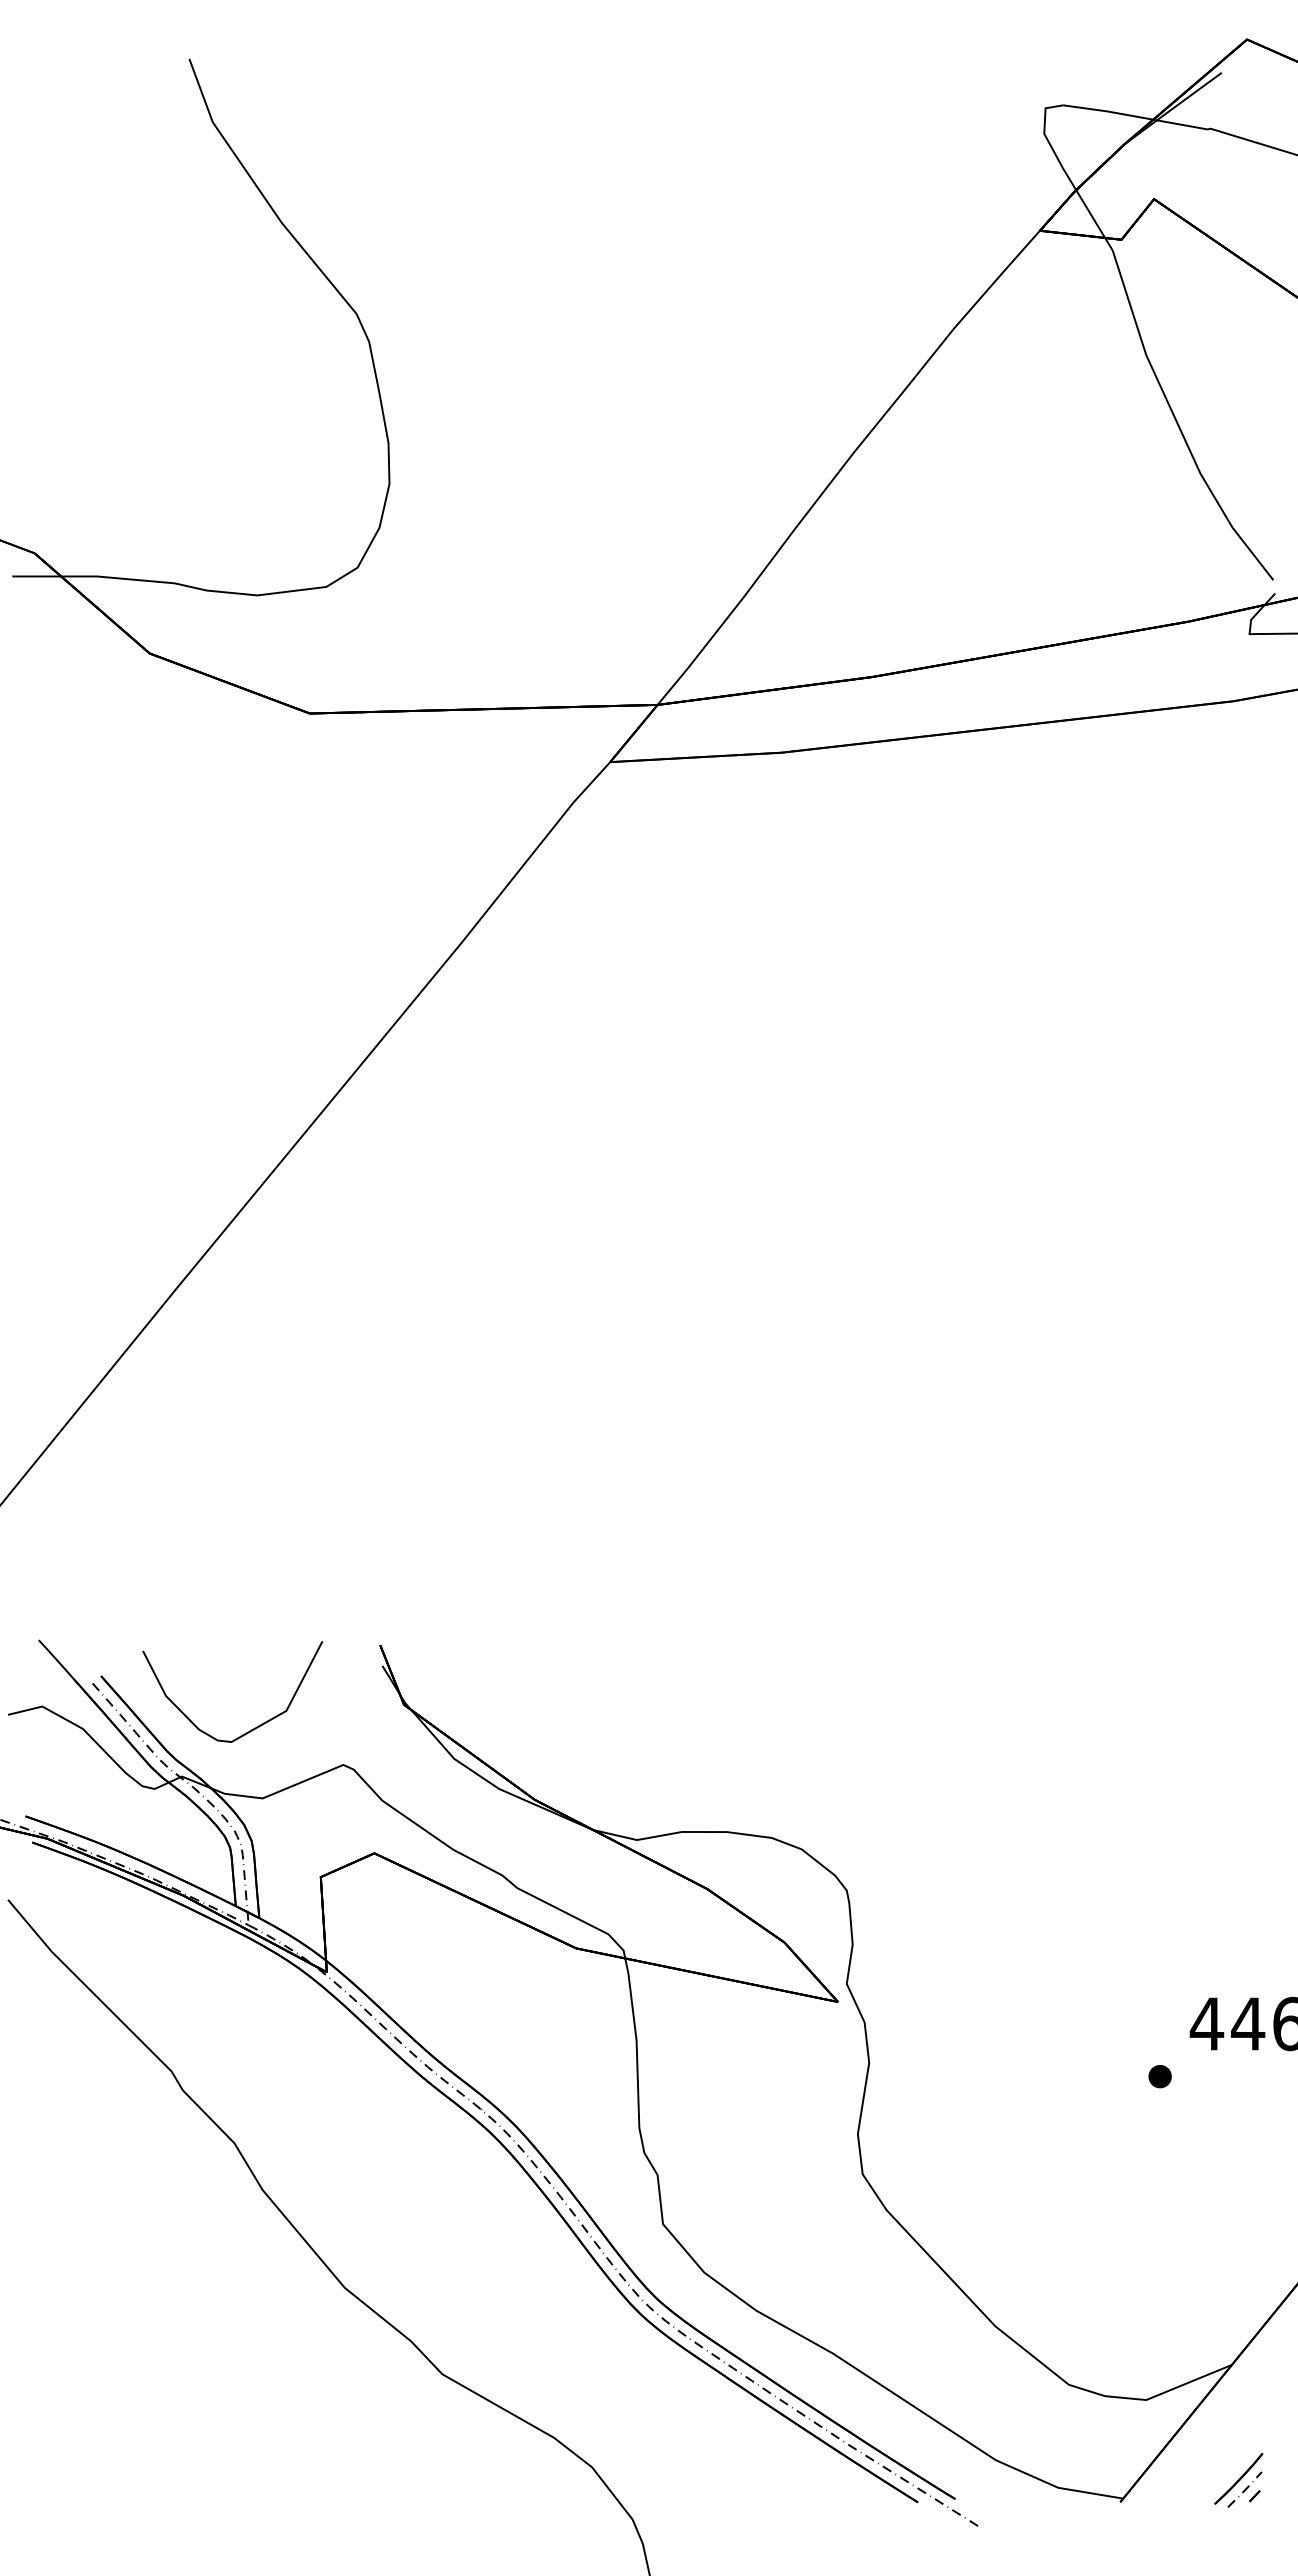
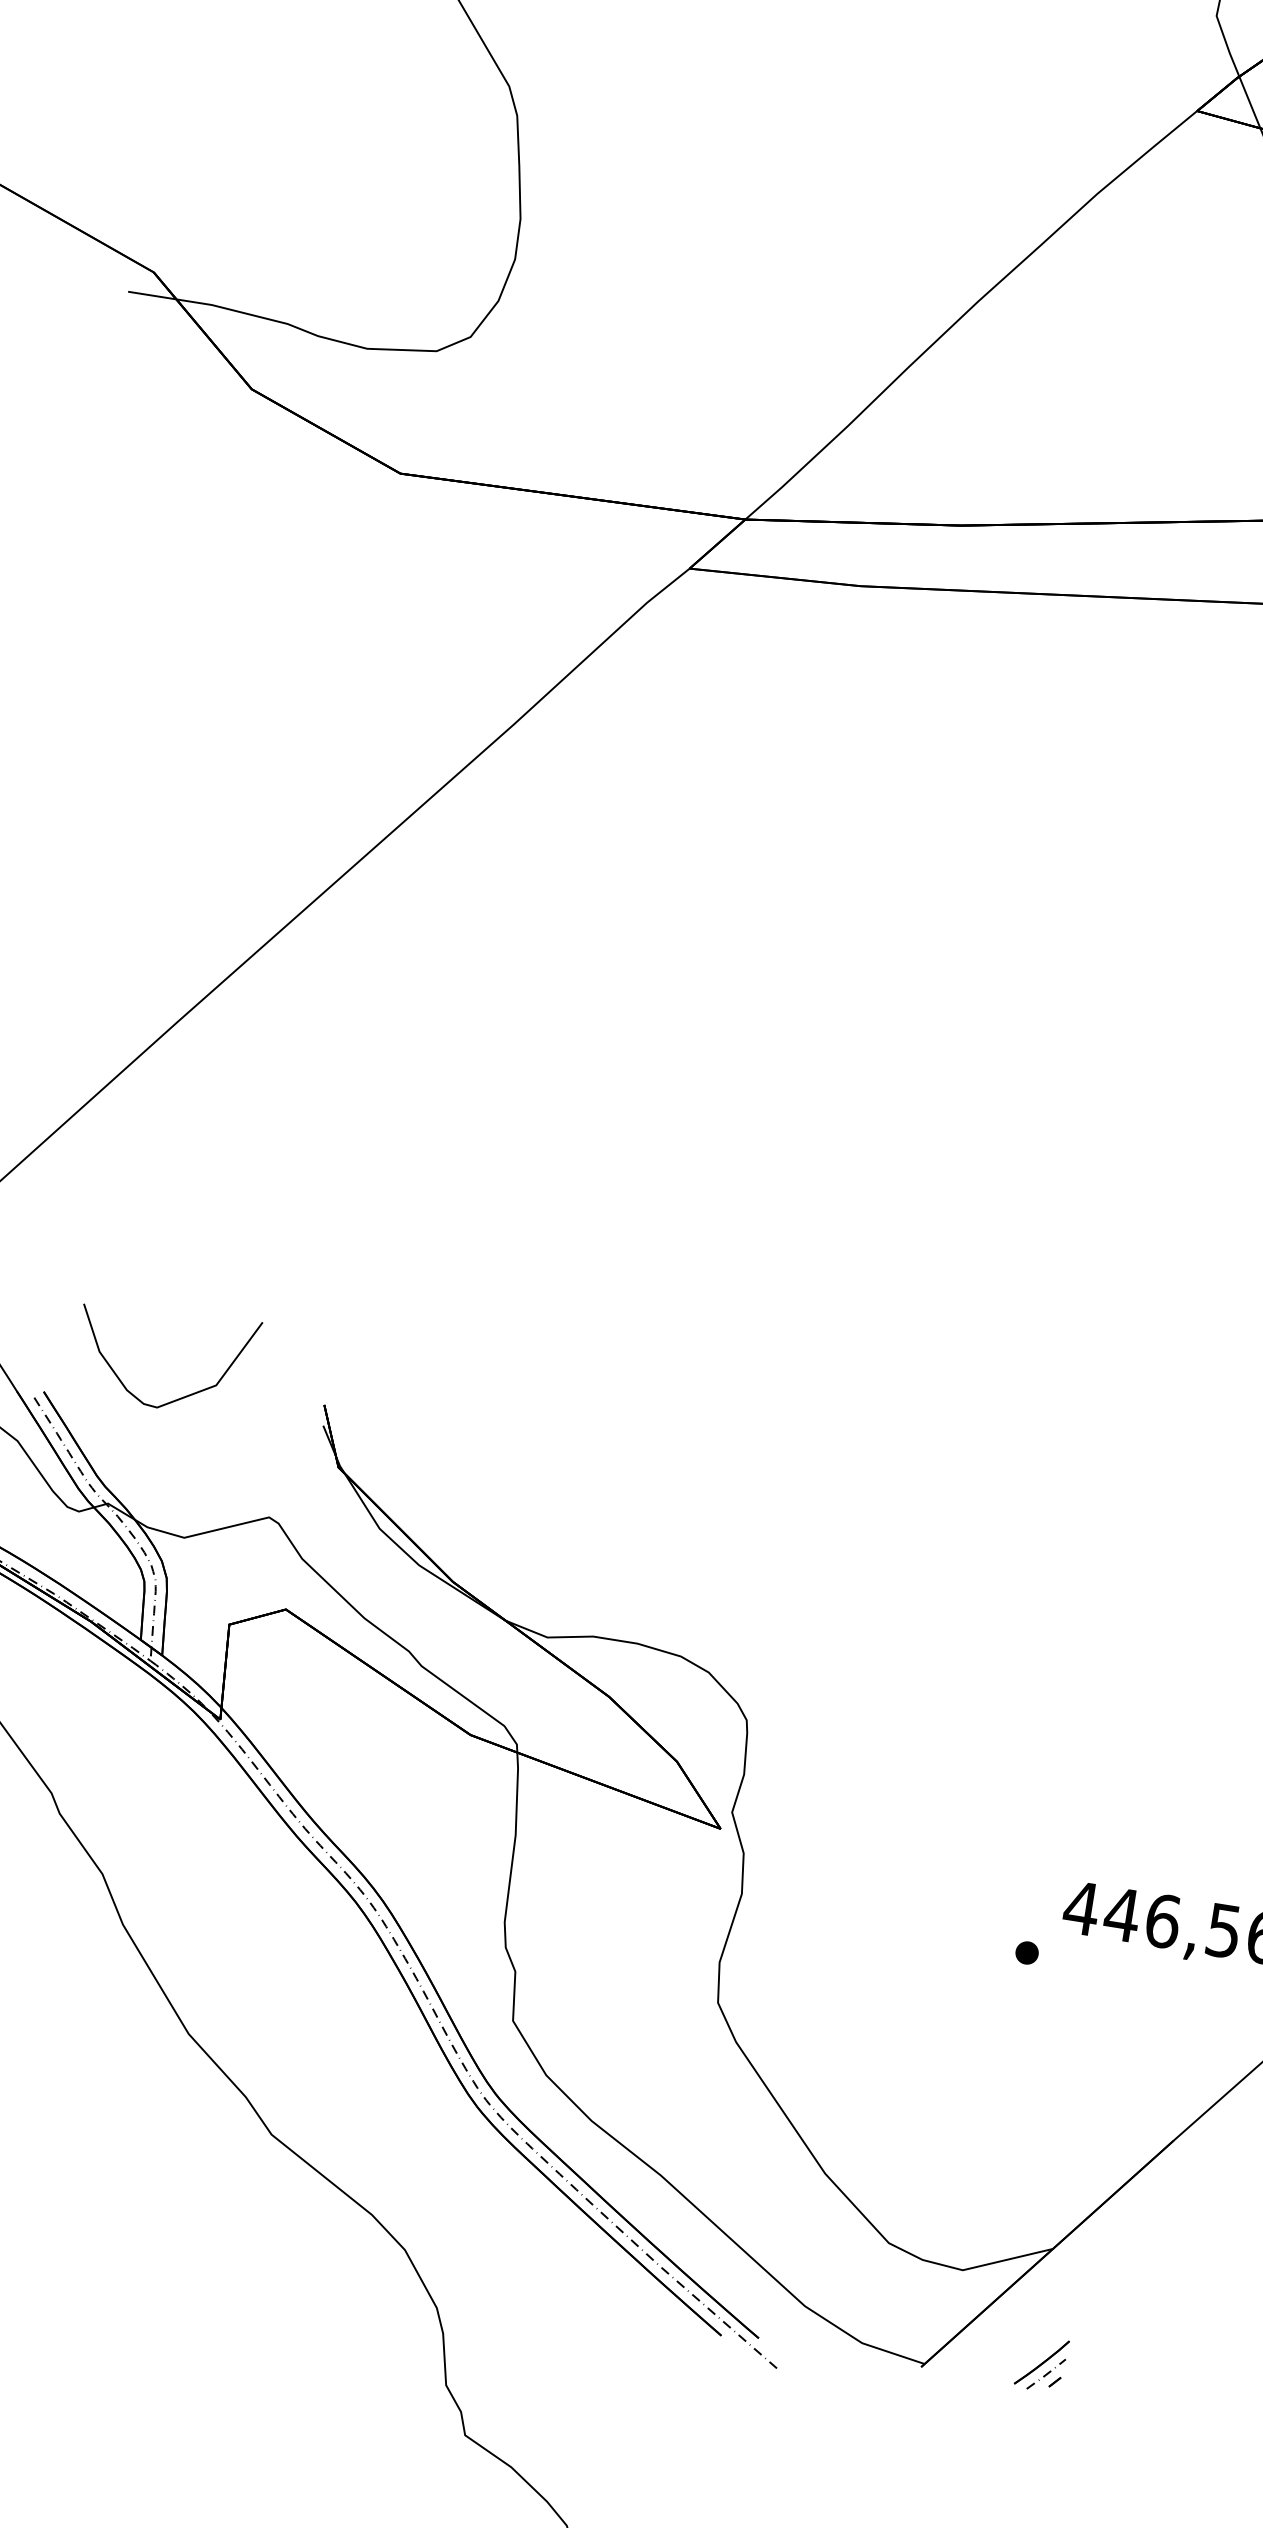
curve: (254, 1727) -> (182, 1396), moved

